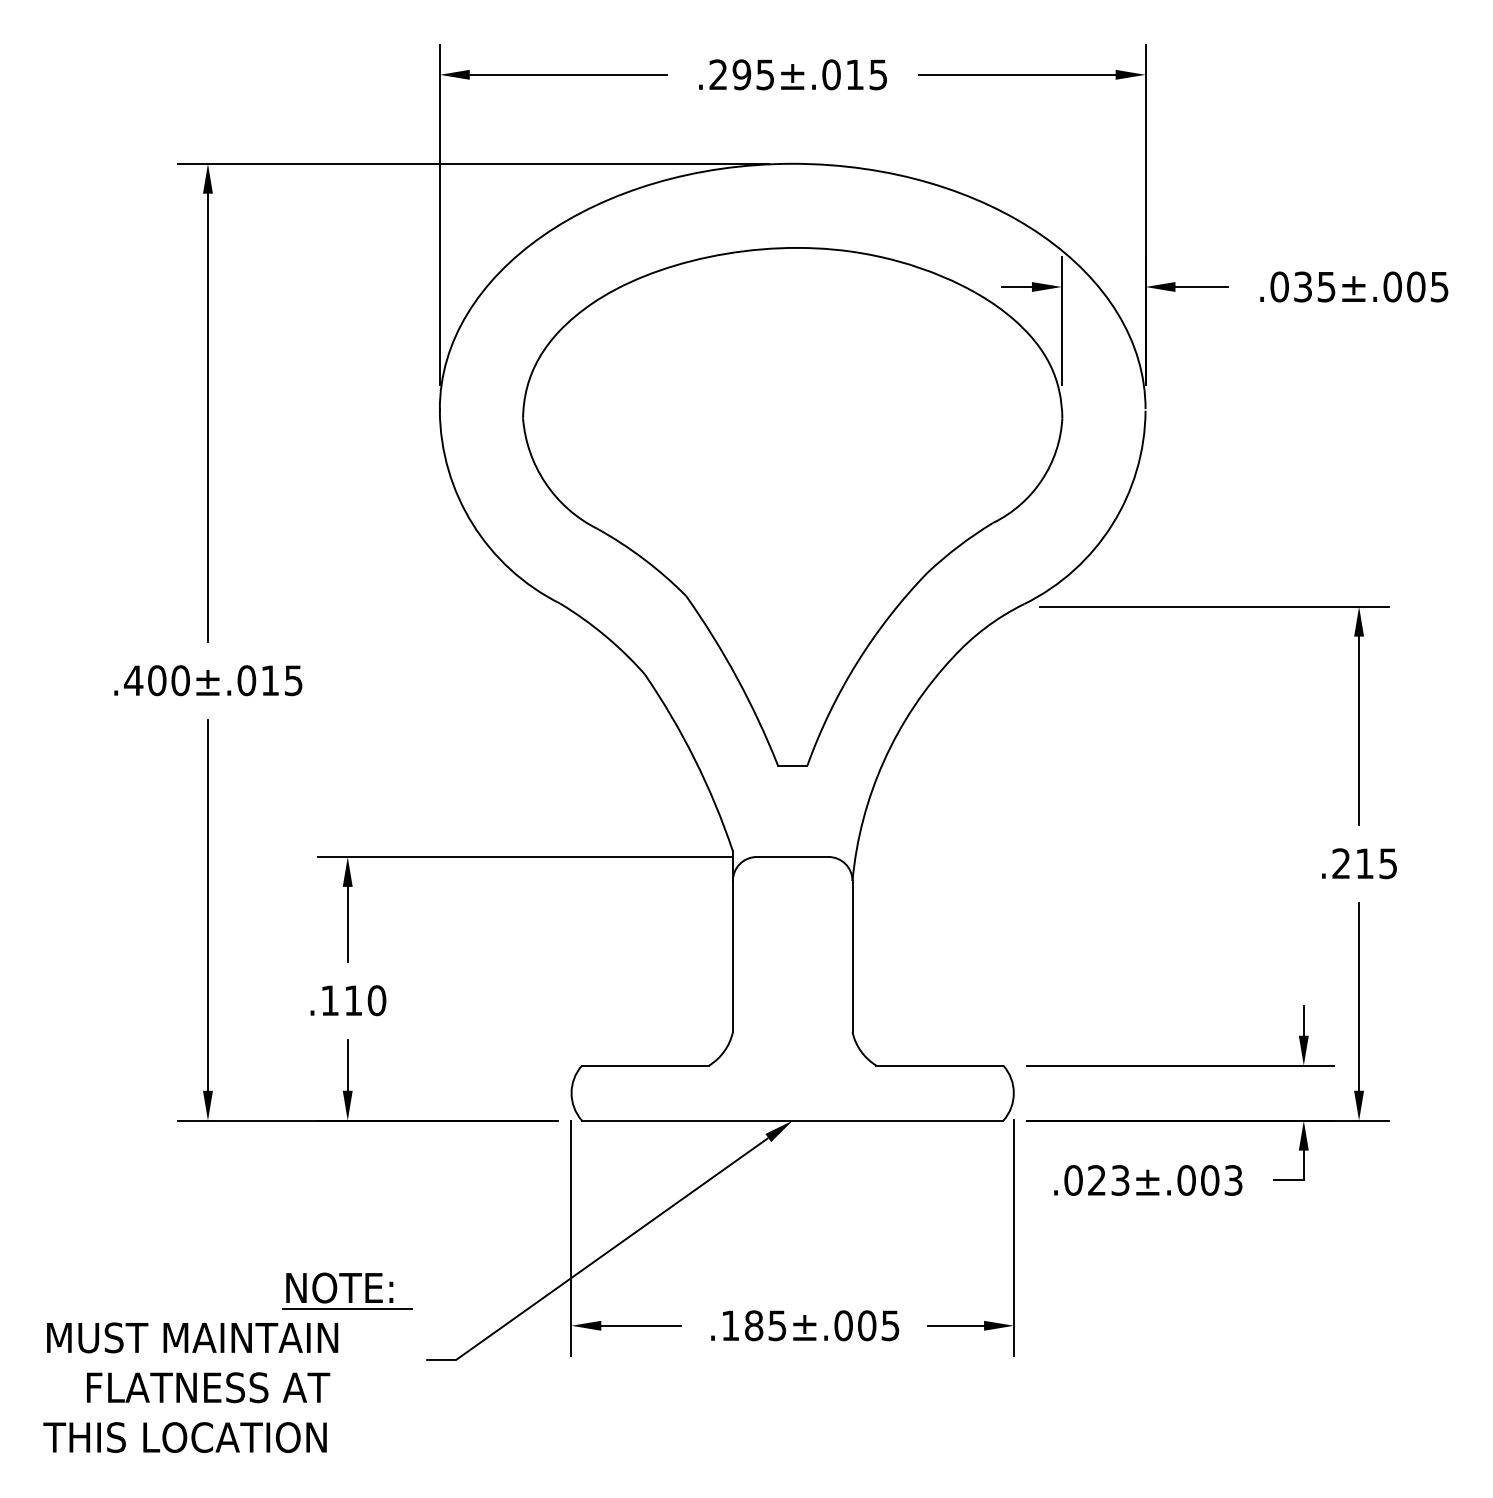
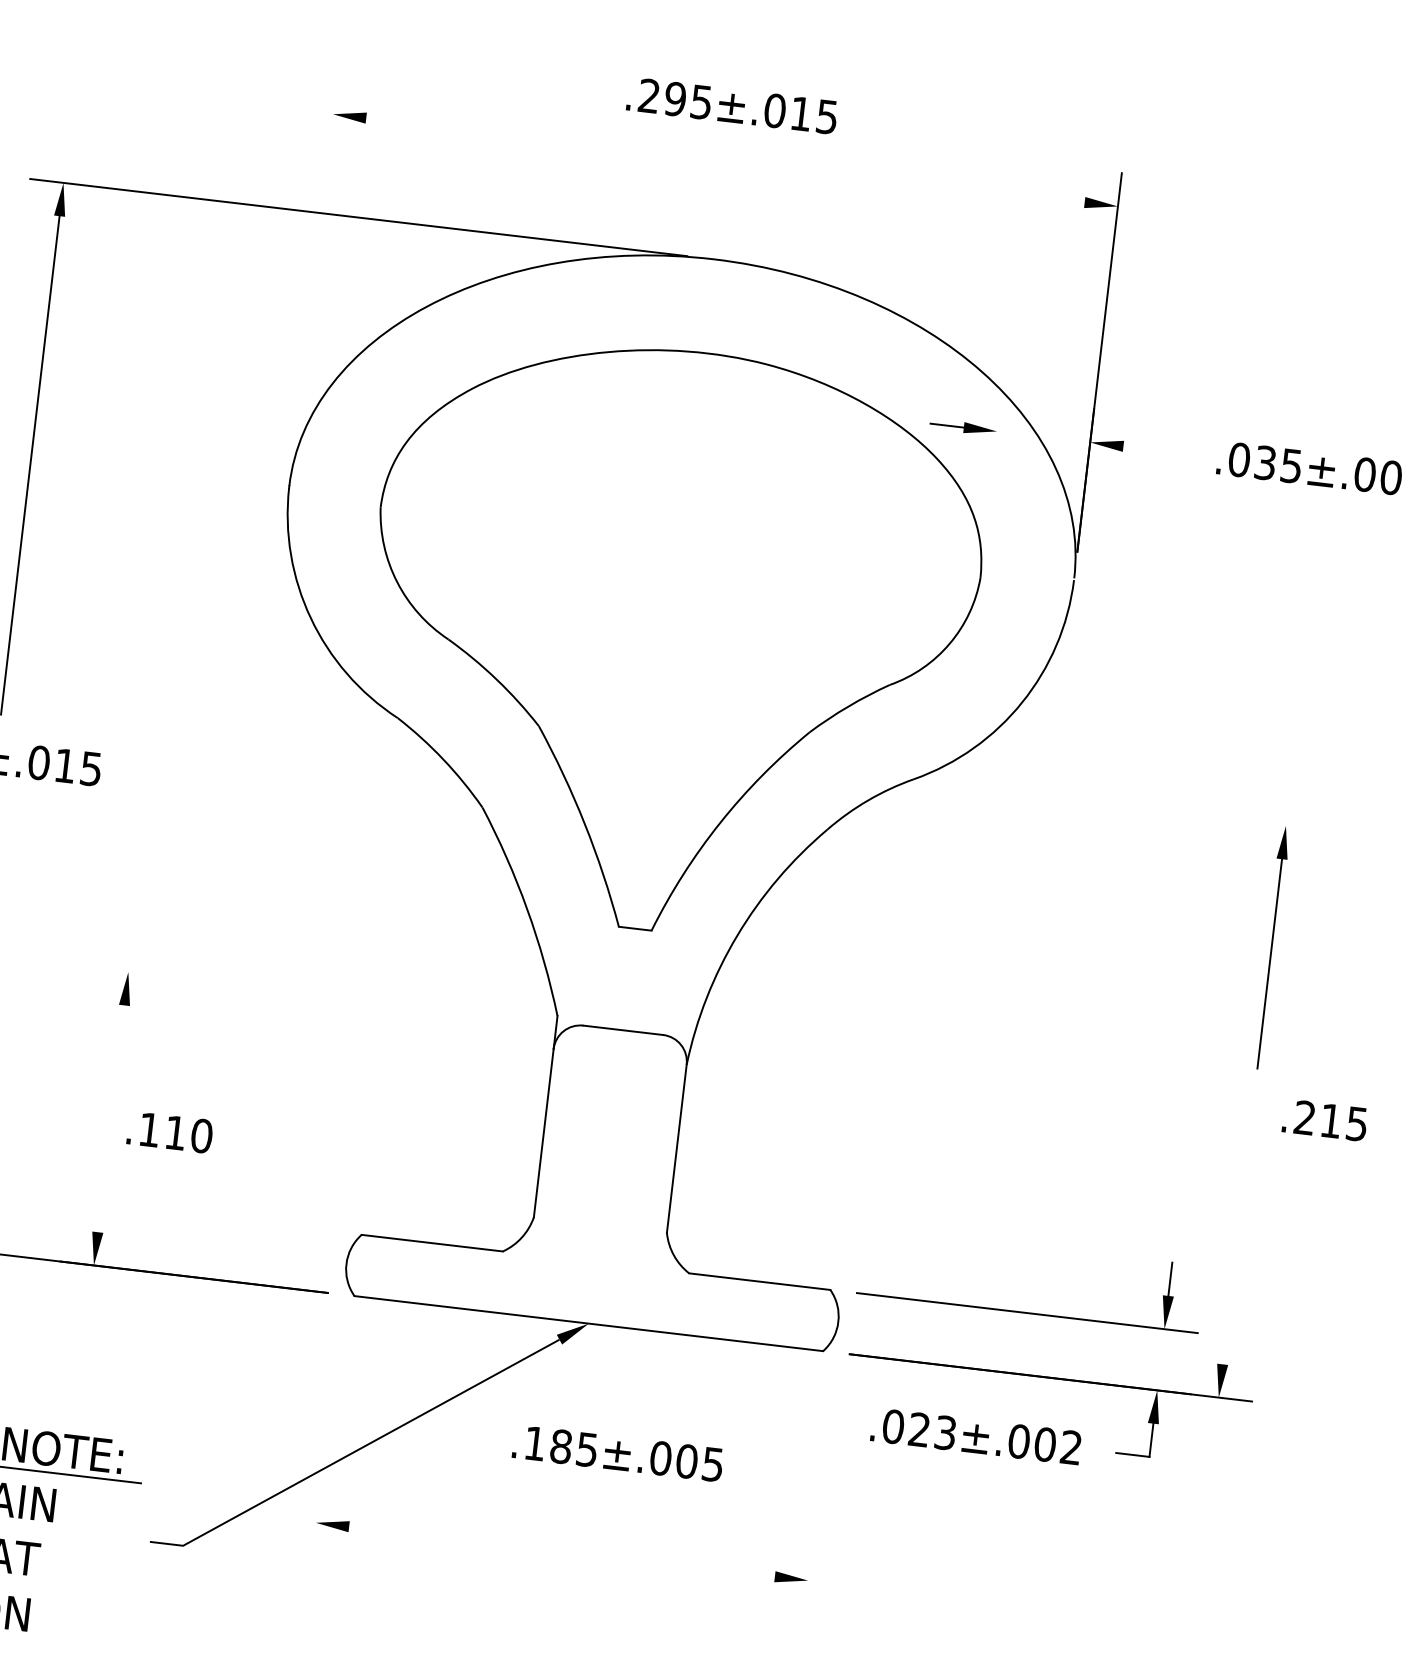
line: (567, 74) -> (475, 130), removed
text: (792, 74) -> (731, 105), moved
line: (1016, 74) -> (974, 189), removed
line: (439, 214) -> (314, 269), removed
line: (1201, 287) -> (1152, 450), removed
line: (1061, 321) -> (992, 469), removed
line: (1214, 606) -> (1125, 806), removed
line: (524, 857) -> (324, 995), removed
text: (1359, 863) -> (1325, 1120), moved
line: (347, 923) -> (119, 1046), removed
line: (1359, 996) -> (1235, 1259), removed
text: (348, 1000) -> (170, 1132), moved
line: (347, 1064) -> (100, 1202), removed
text: (1233, 1180) -> (1071, 1447), .023±.003 -> .023±.002
line: (571, 1237) -> (327, 1424), removed
line: (1013, 1237) -> (819, 1482), removed
line: (641, 1325) -> (393, 1531), removed
text: (805, 1325) -> (618, 1453), moved
line: (956, 1325) -> (744, 1572), removed

